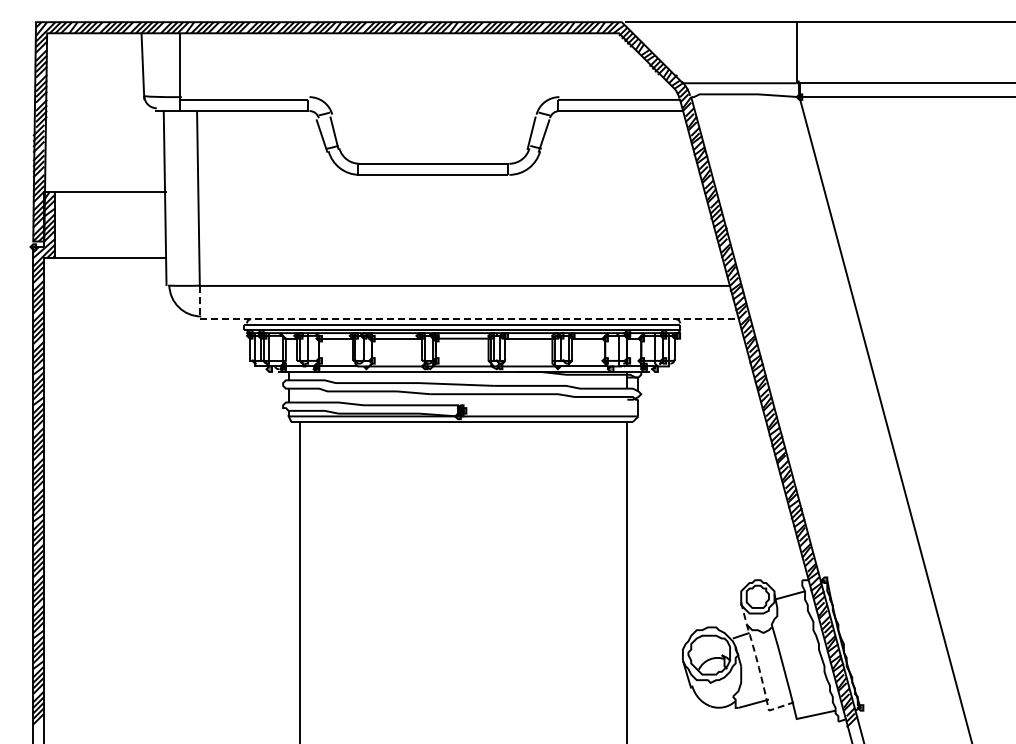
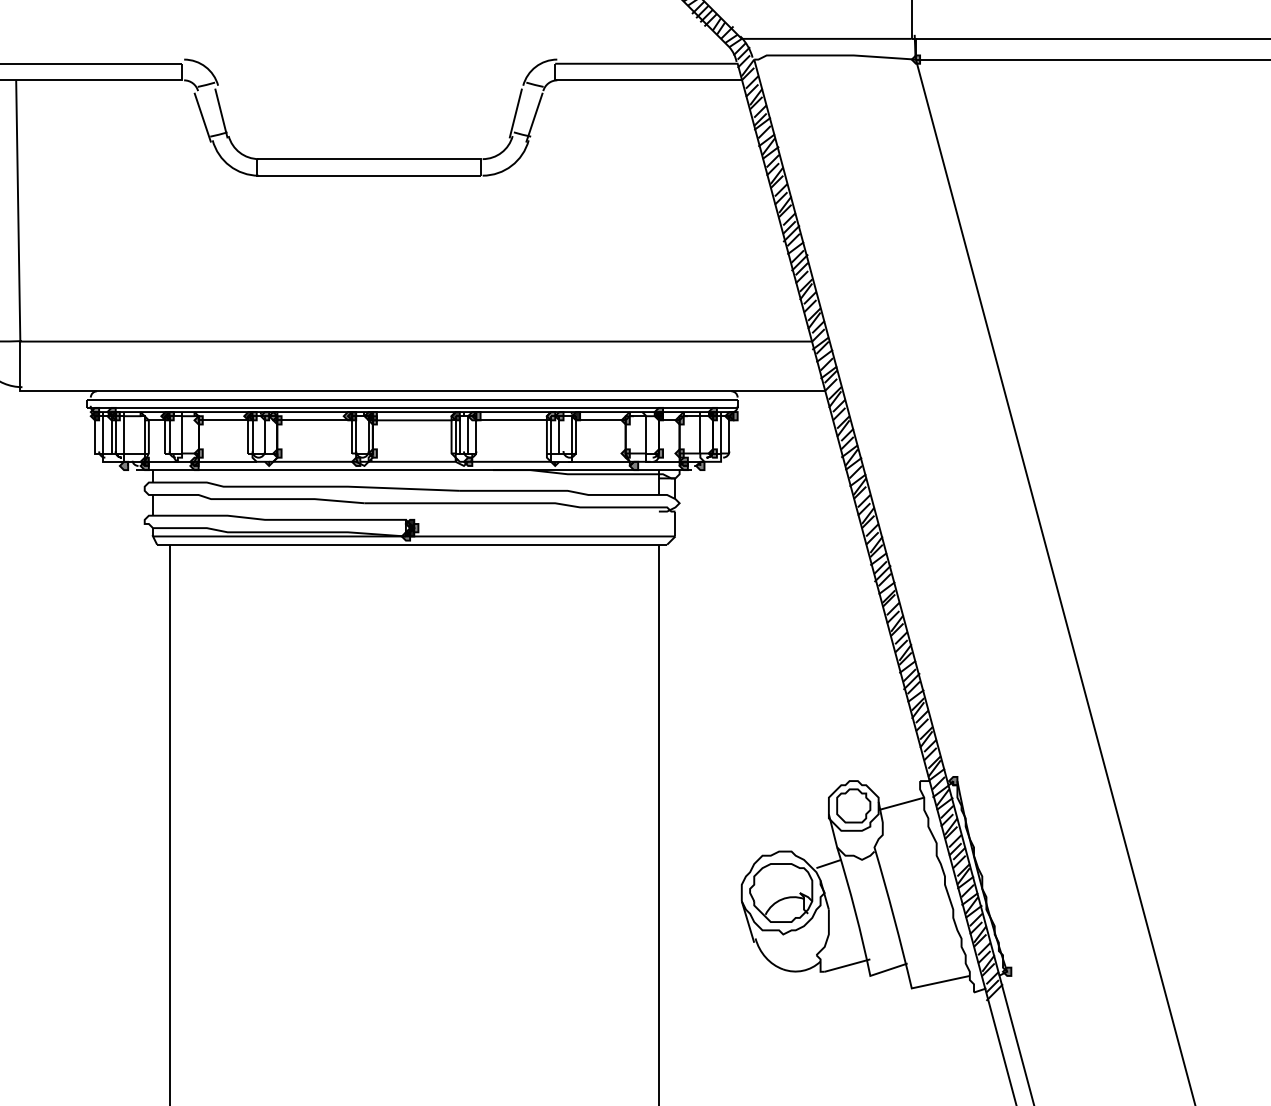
line: (451, 319) -> (396, 391), dashed -> solid
line: (759, 669) -> (856, 914), dashed -> solid

